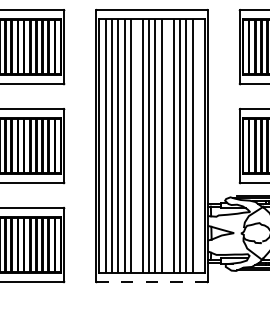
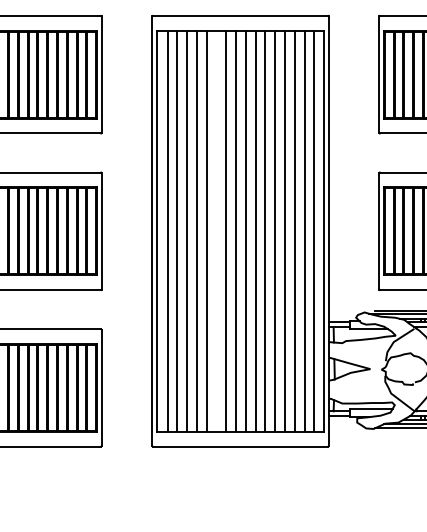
line: (167, 145) -> (264, 230), added
line: (198, 145) -> (314, 230), added
line: (151, 282) -> (239, 447), dashed -> solid

